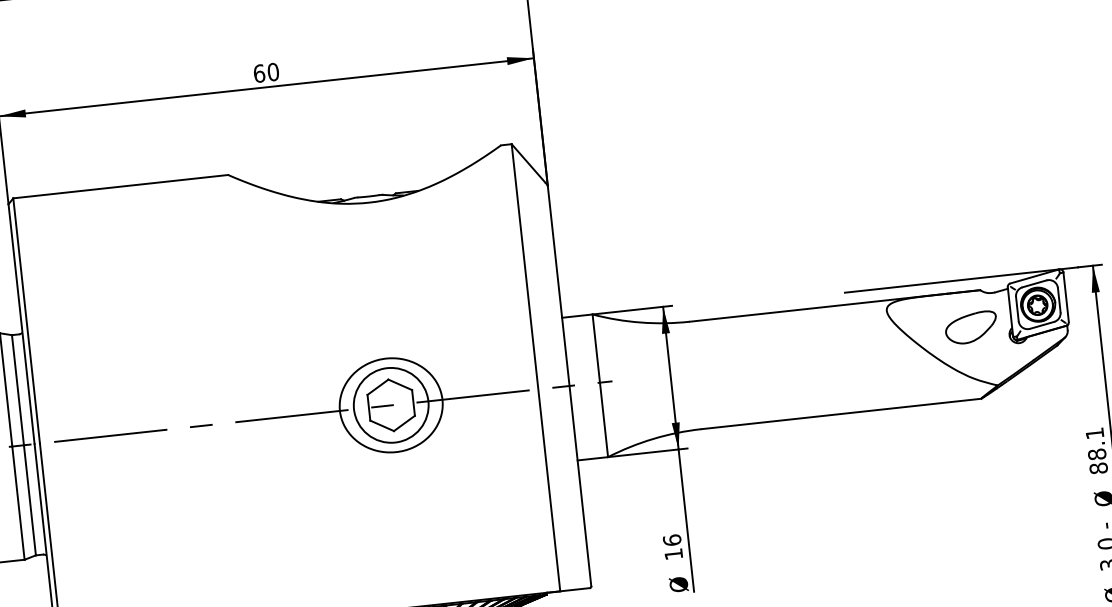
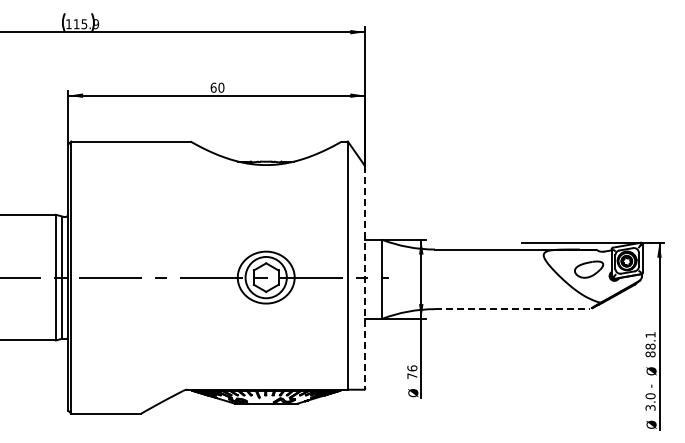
line: (570, 387) -> (365, 278), solid -> dashed
line: (841, 414) -> (512, 309), solid -> dashed
text: (673, 553) -> (412, 375), 16 -> 76

